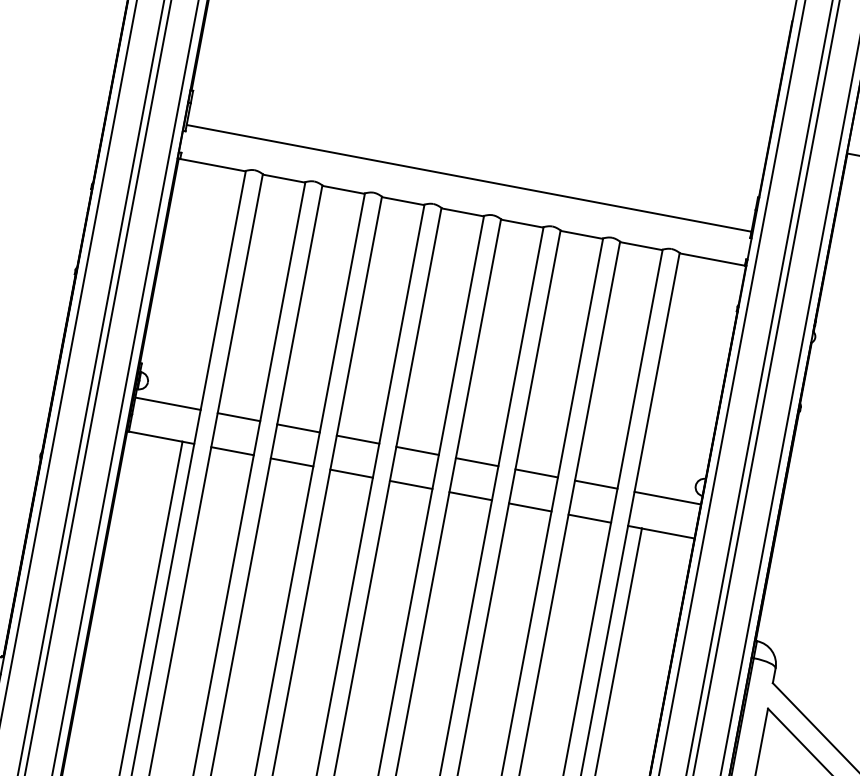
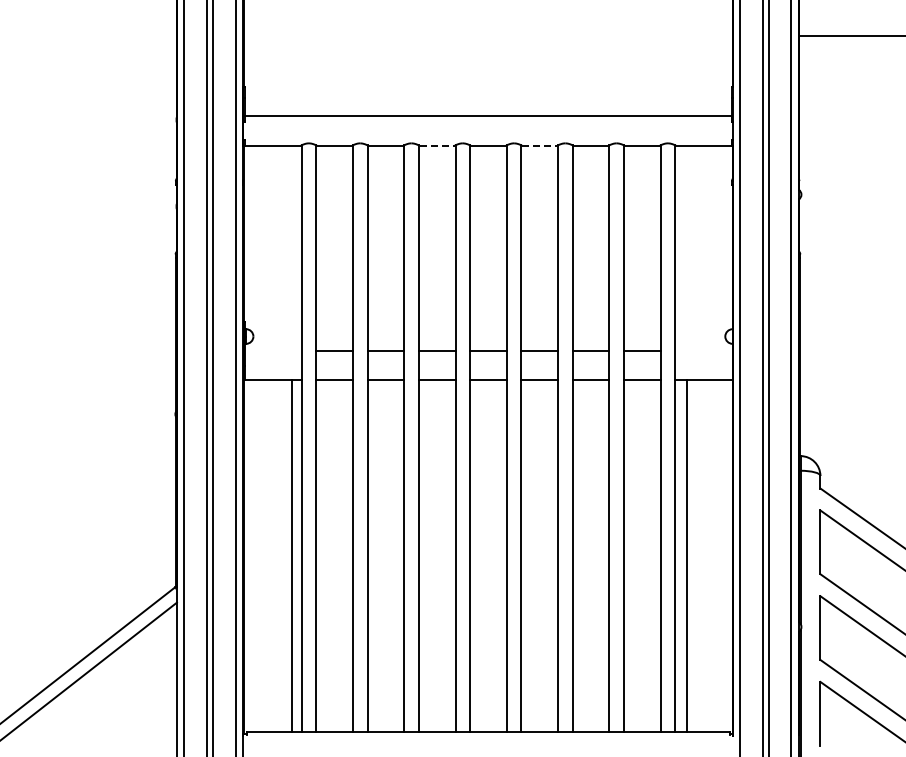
line: (403, 200) -> (437, 145), solid -> dashed
line: (521, 223) -> (539, 145), solid -> dashed
line: (167, 404) -> (273, 351), removed
line: (667, 498) -> (703, 351), removed

